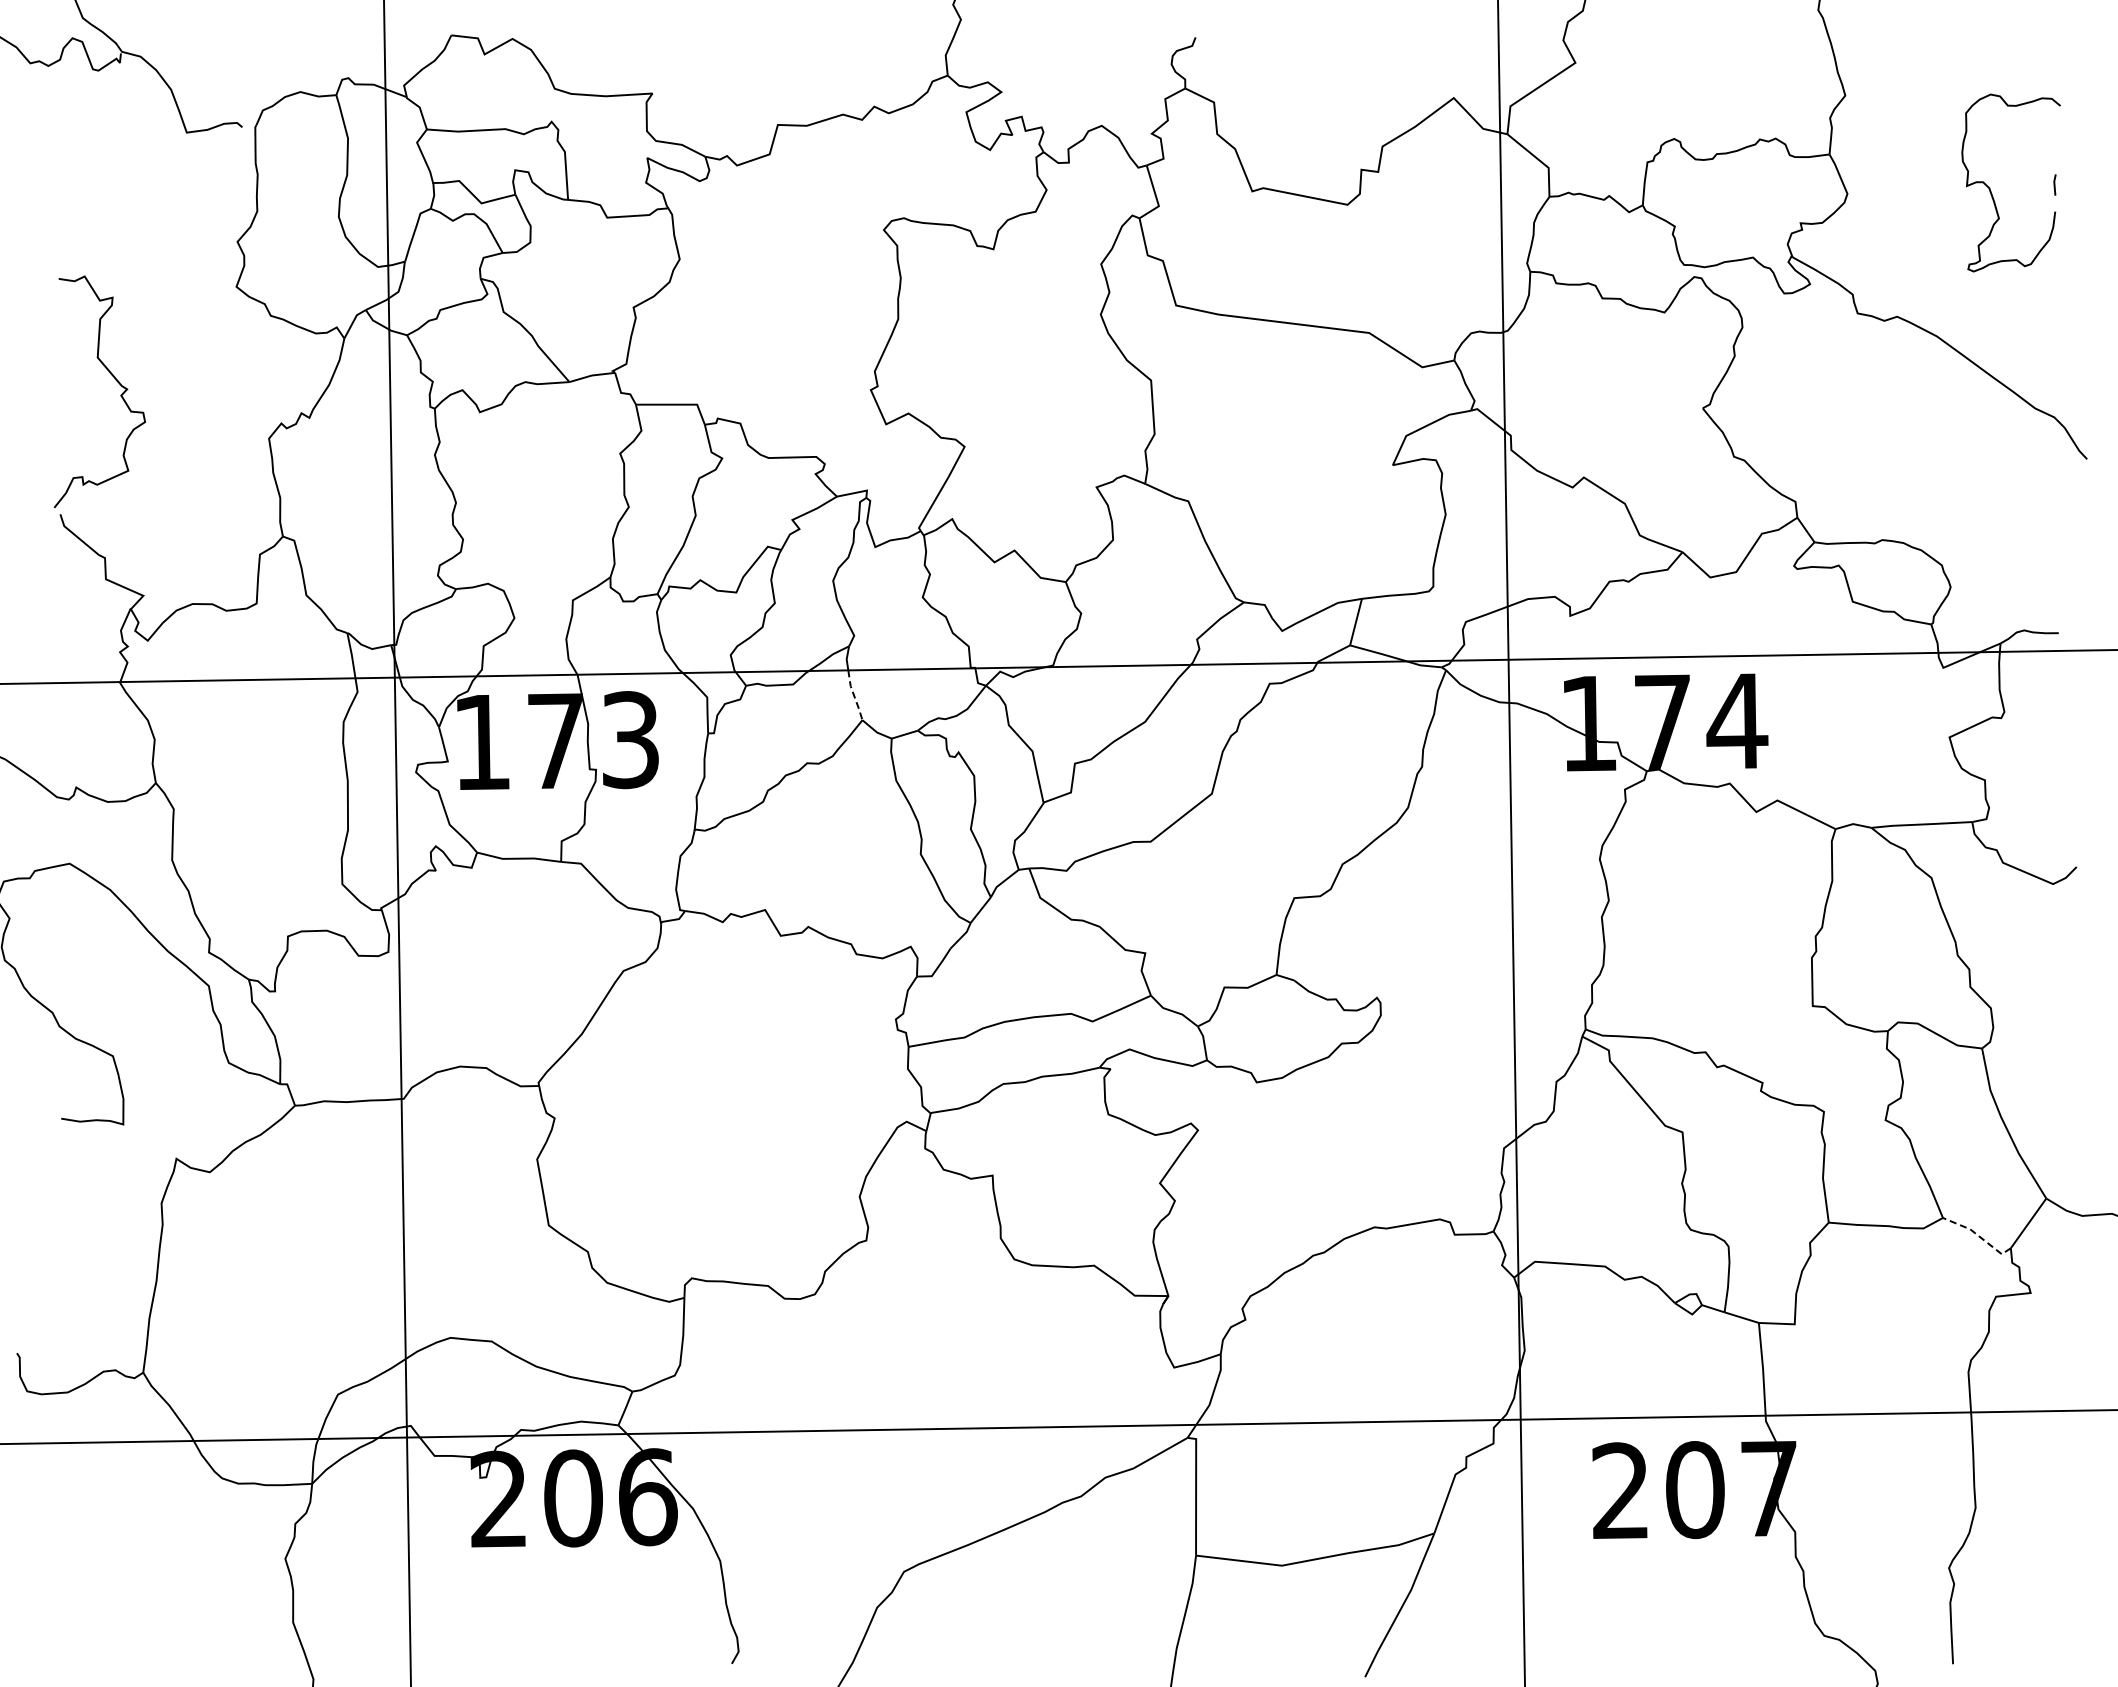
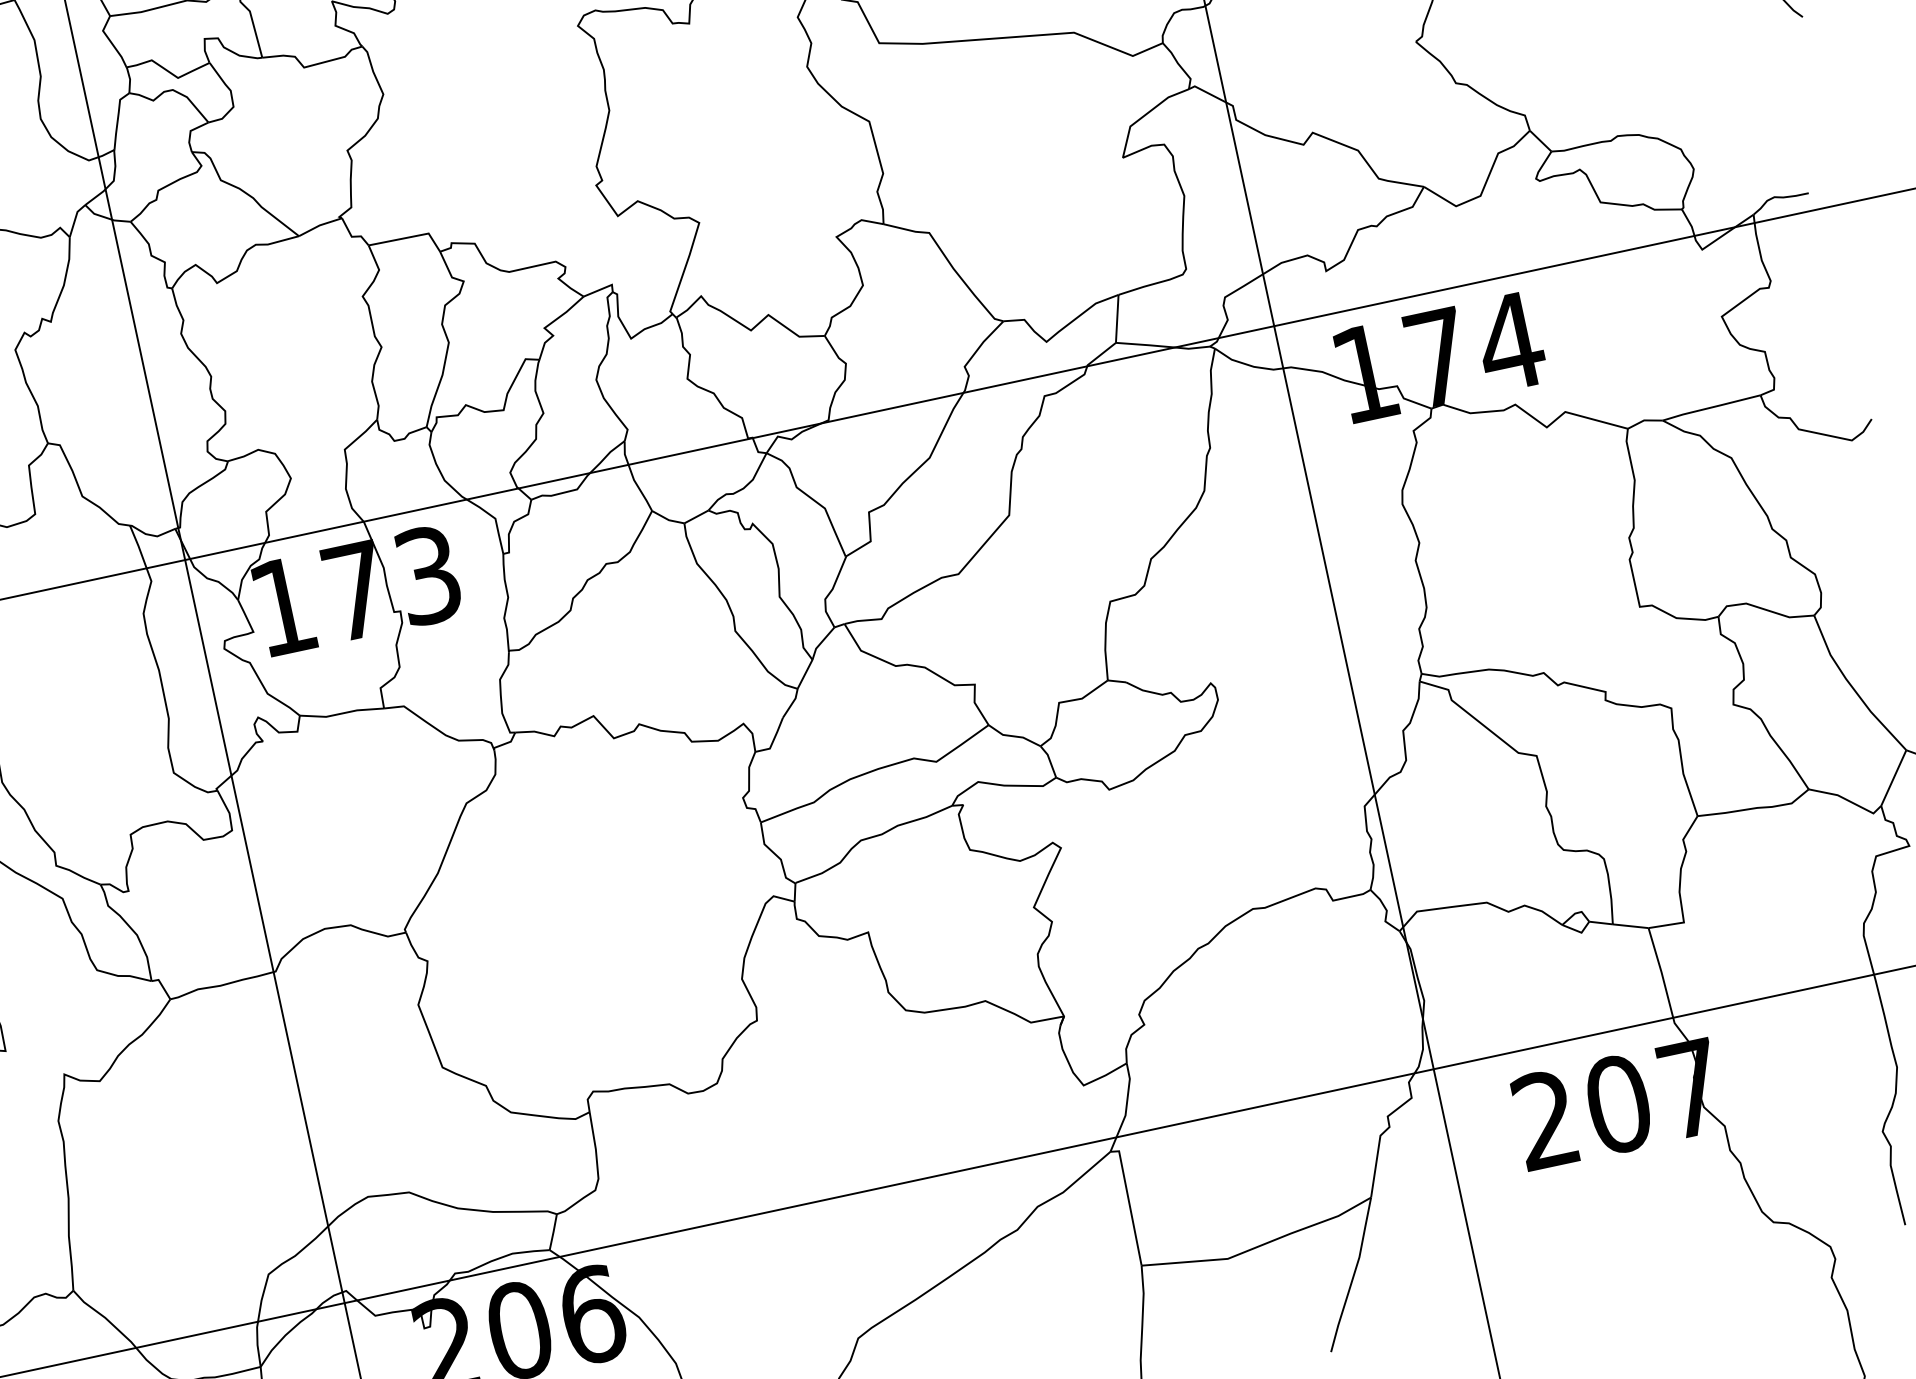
line: (854, 695) -> (639, 488), dashed -> solid
line: (1978, 1236) -> (1847, 800), dashed -> solid

